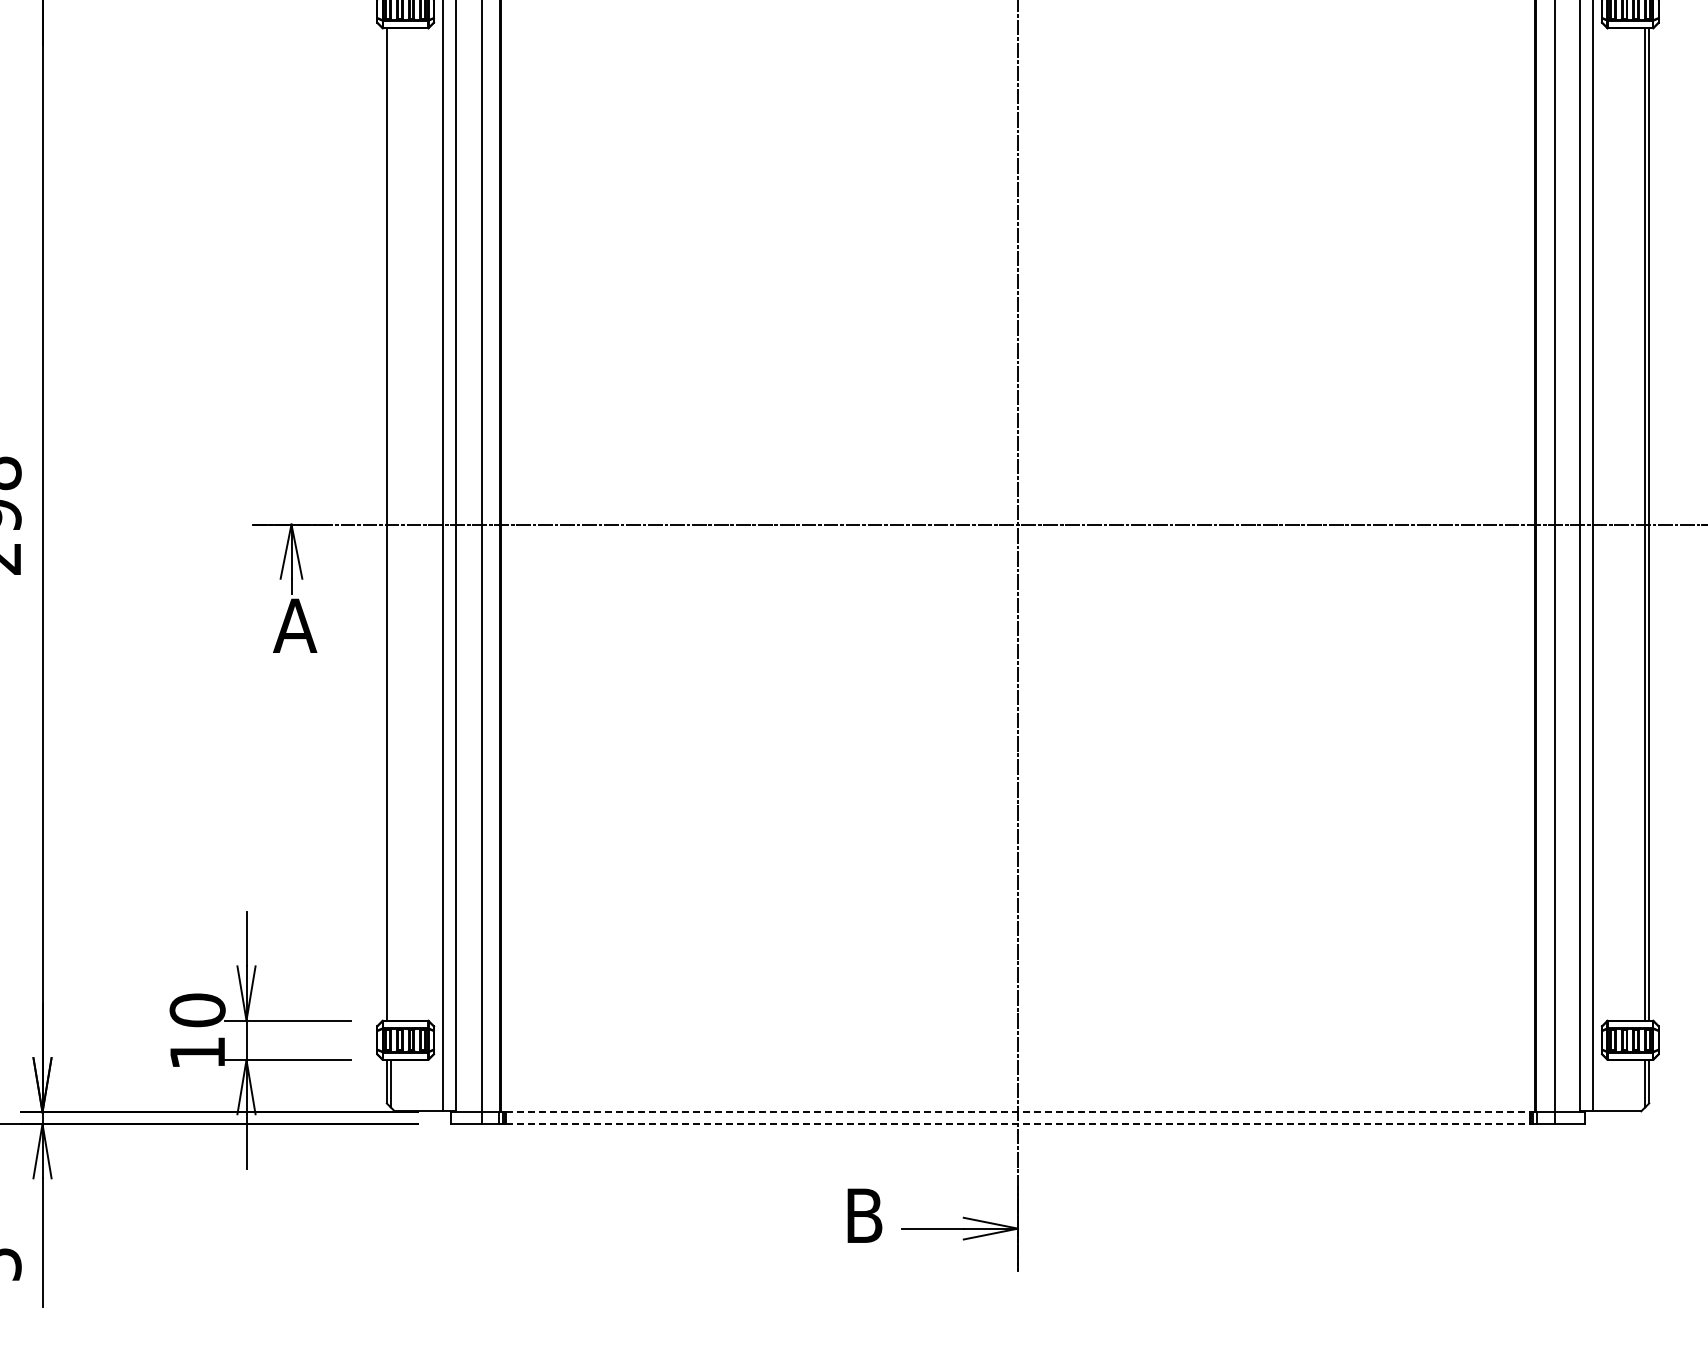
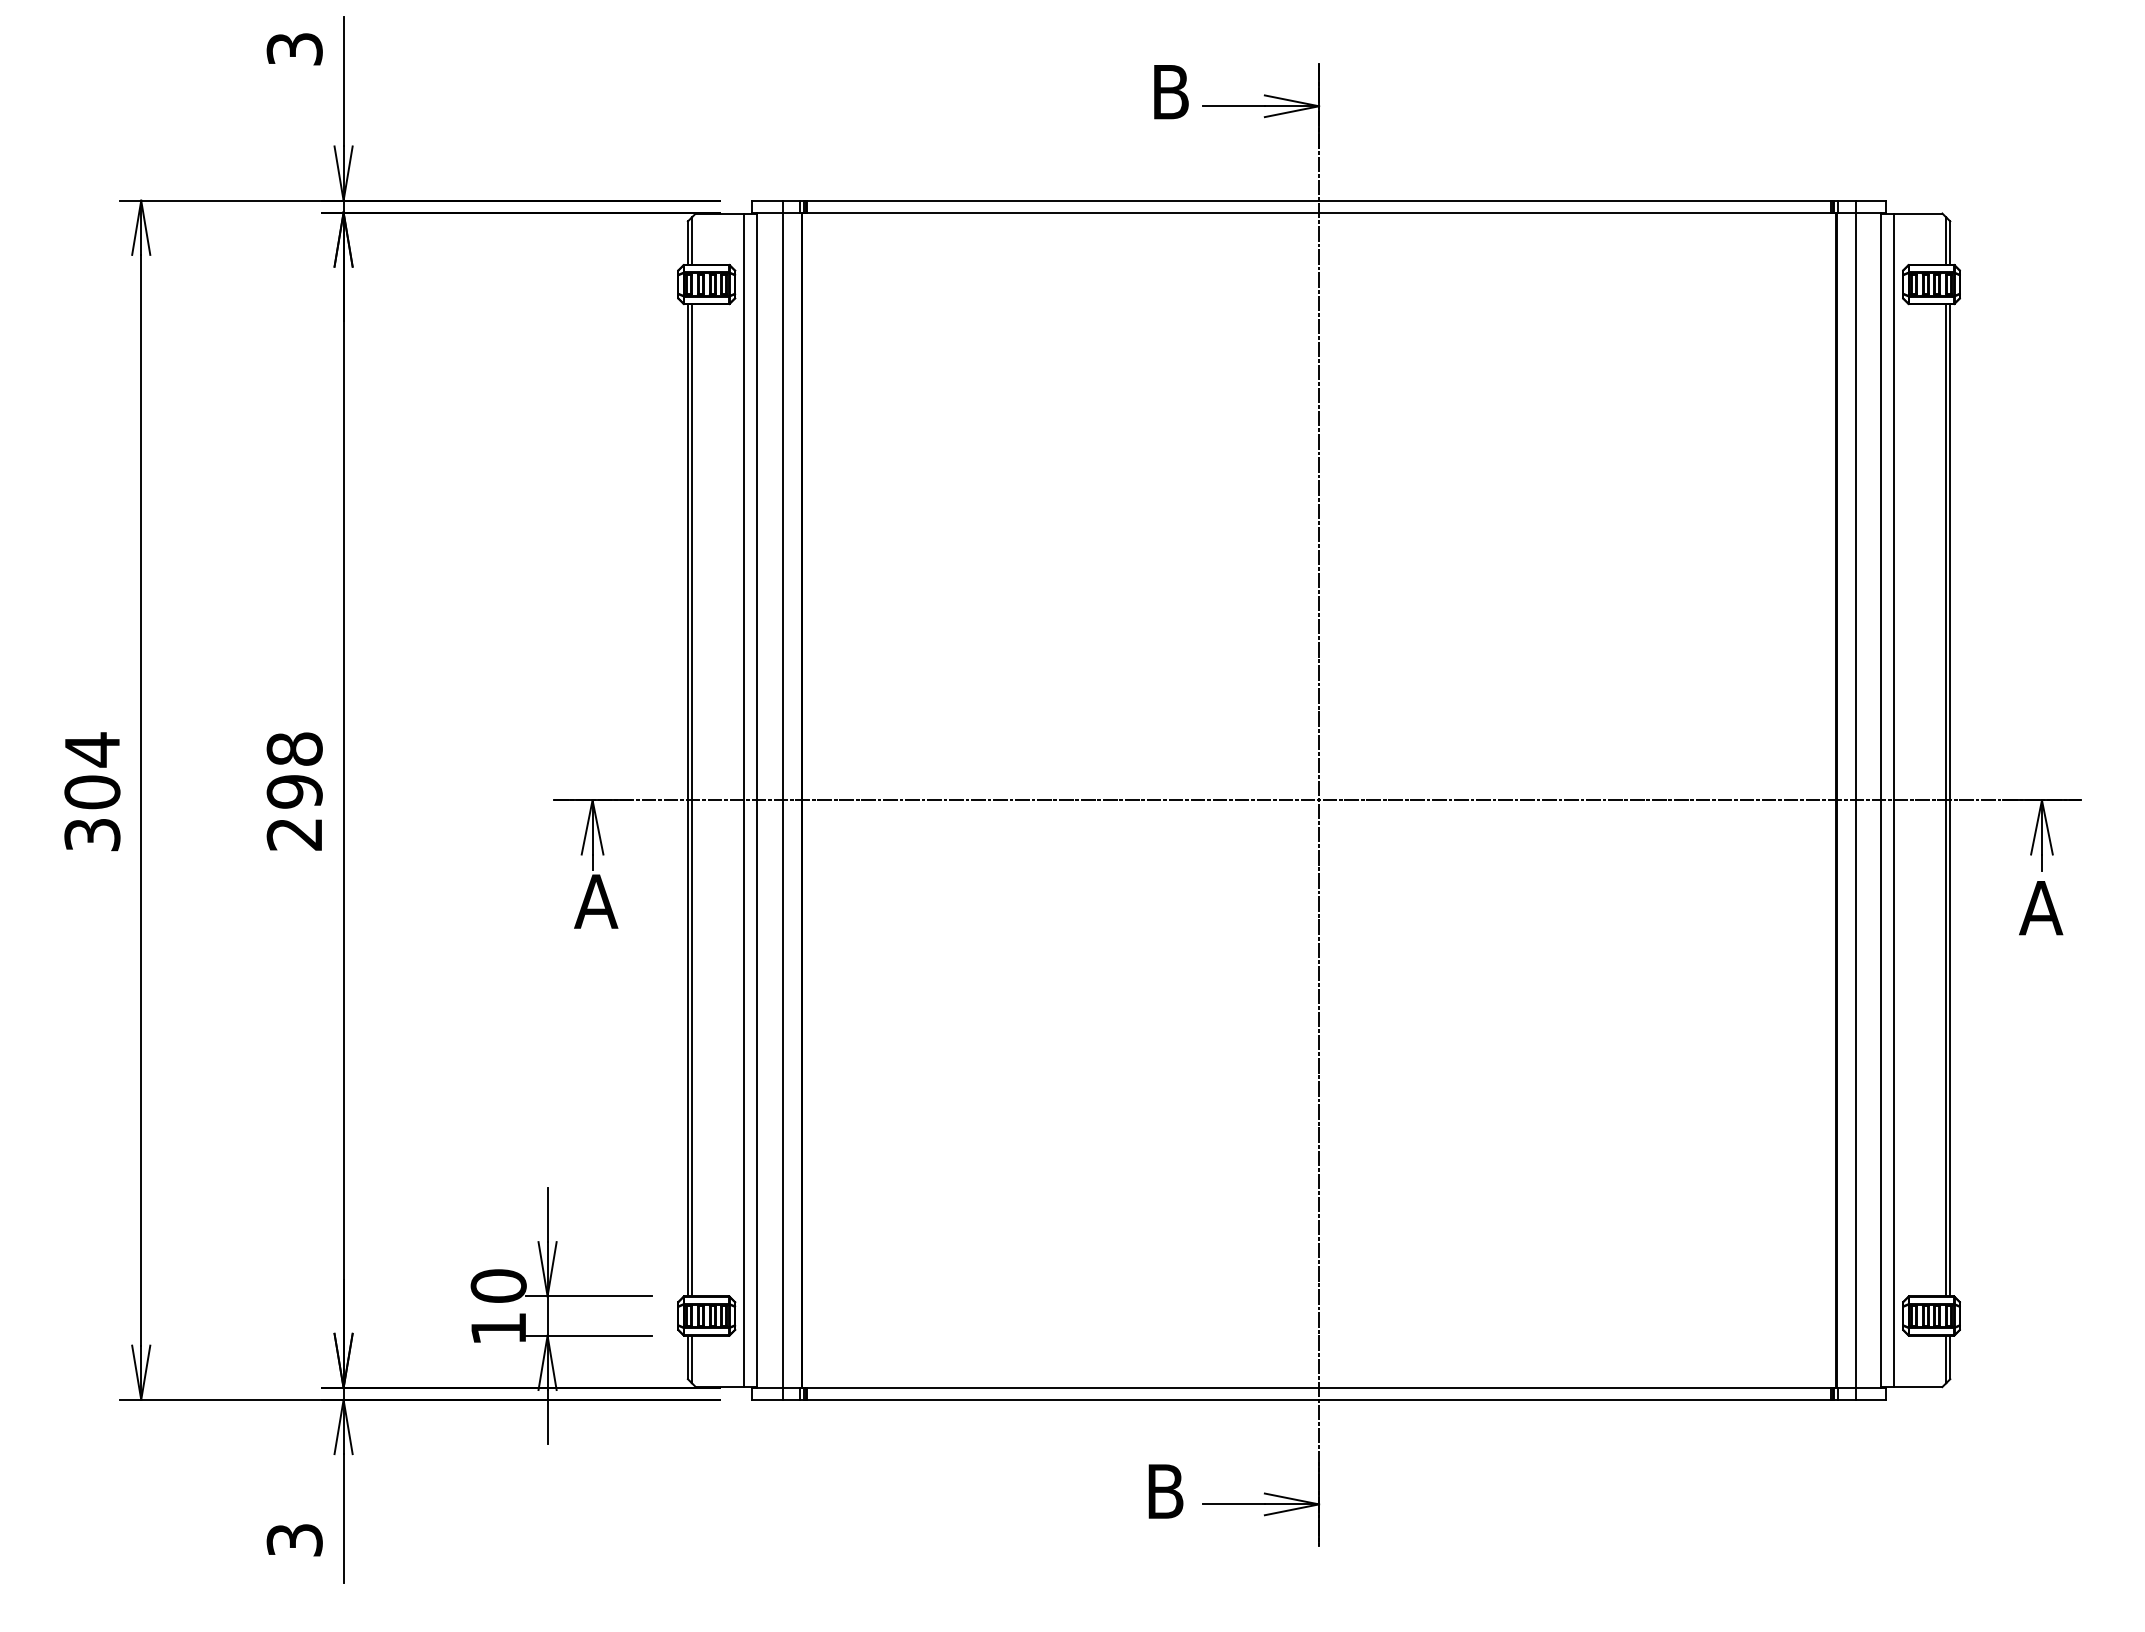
line: (390, 524) -> (691, 800), added
line: (1018, 1112) -> (1319, 1388), dashed -> solid
line: (1018, 1123) -> (1319, 1399), dashed -> solid

